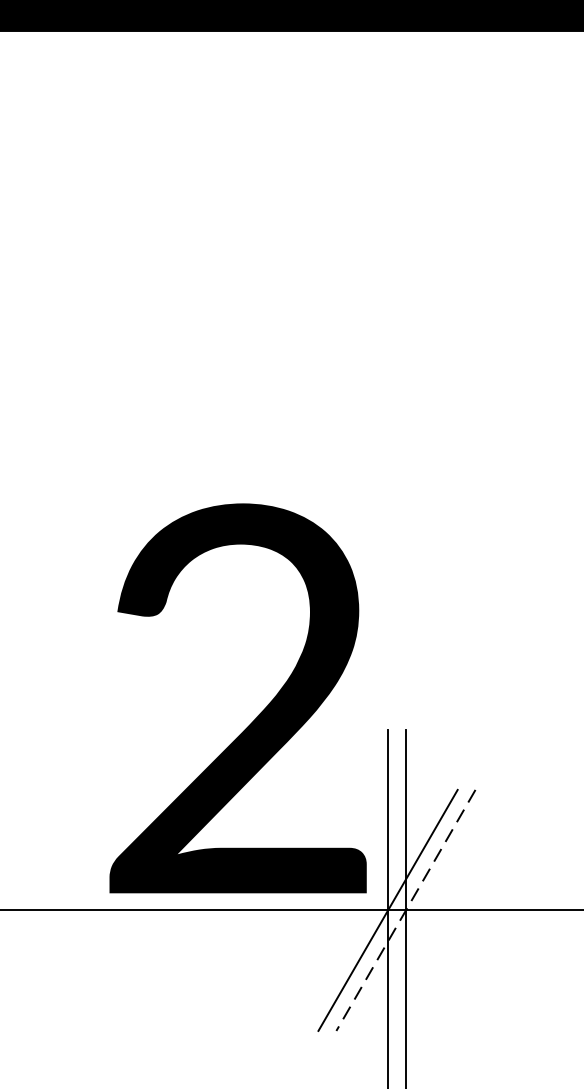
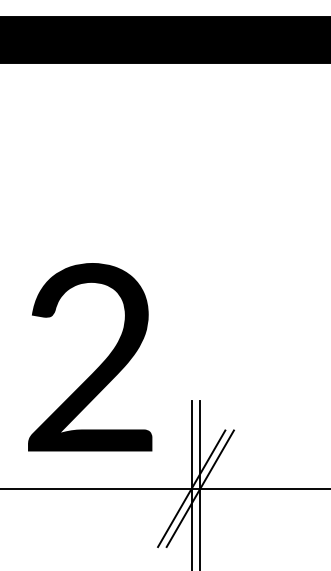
text: (238, 698) -> (90, 357), moved
line: (406, 911) -> (200, 489), dashed -> solid

